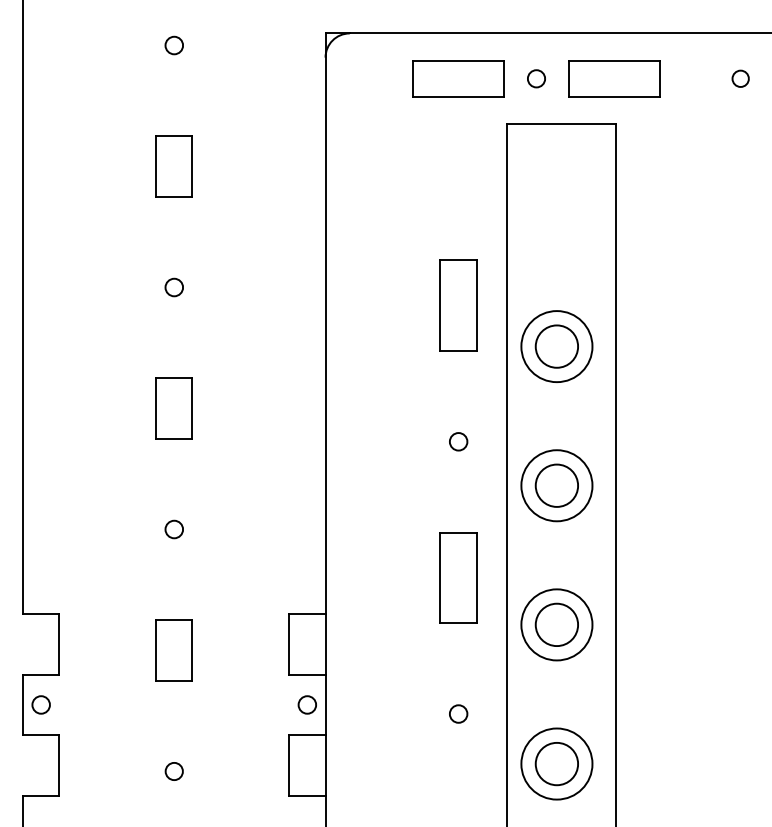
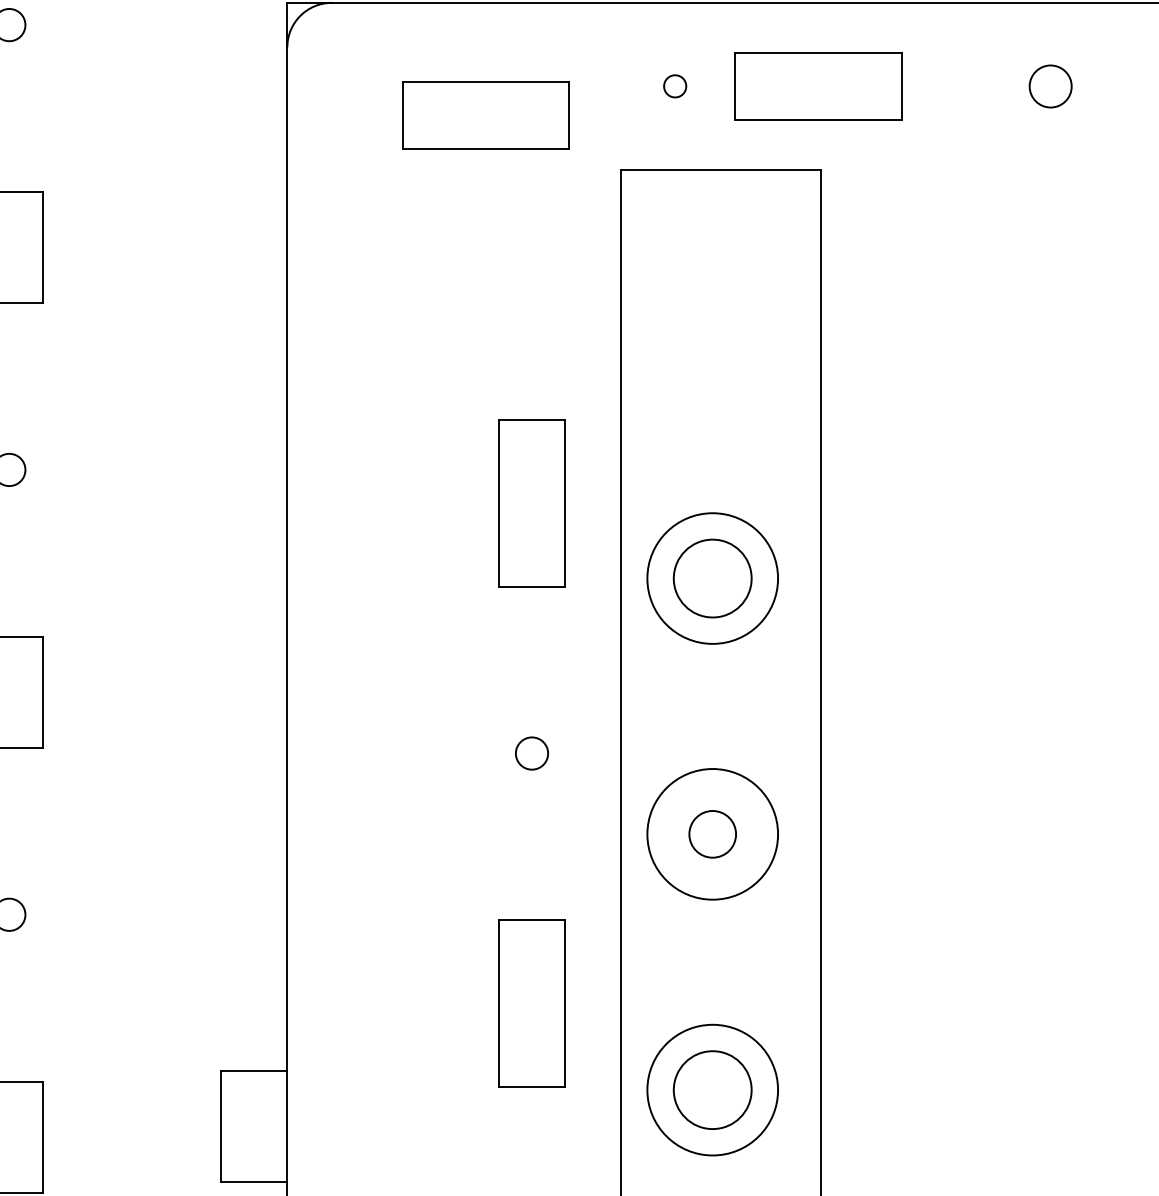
part: (458, 78) -> (485, 115), moved
circle: (536, 78) -> (675, 85), size x0.7
circle: (740, 78) -> (1050, 85), size x1.4
circle: (556, 485) -> (711, 833), size x0.6

